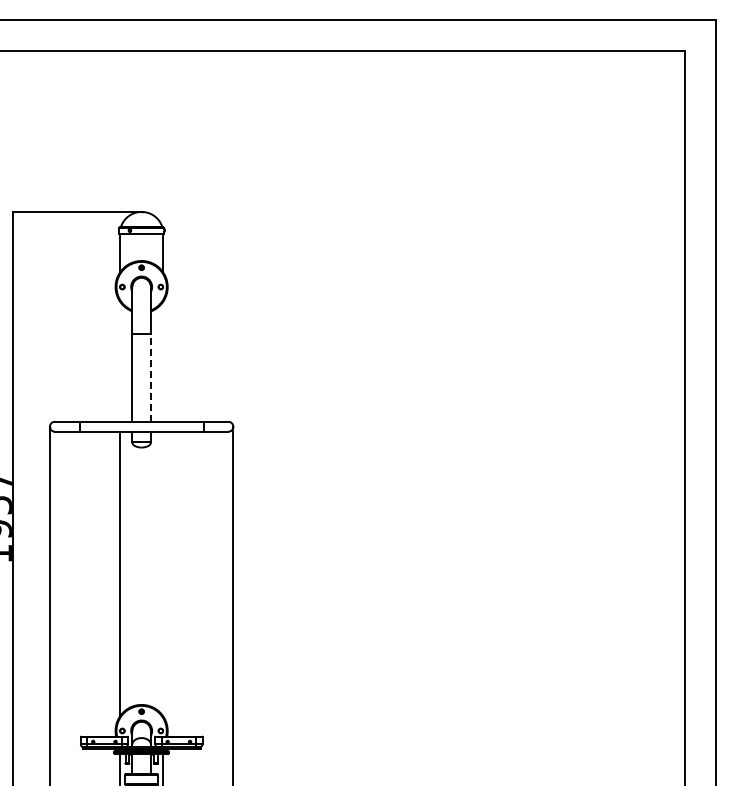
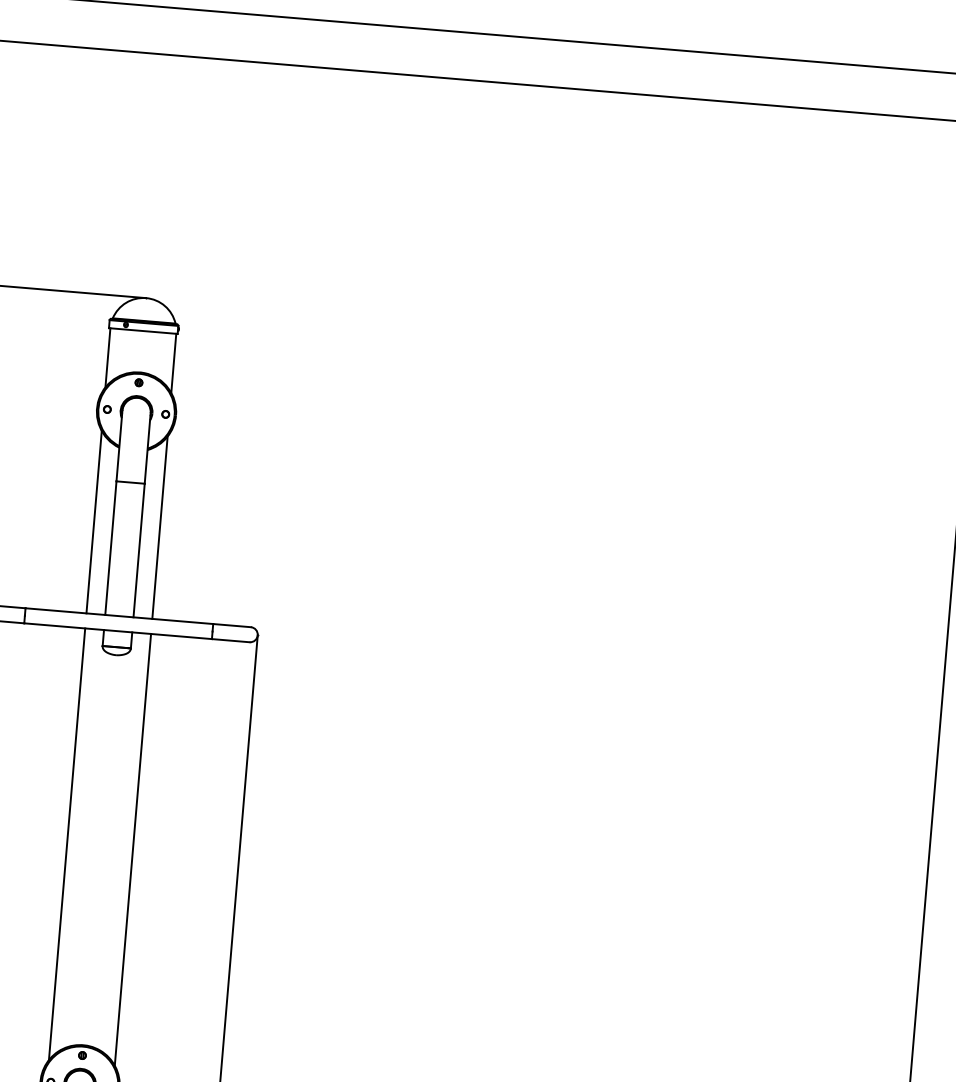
line: (119, 361) -> (93, 521), added
line: (163, 361) -> (160, 527), added
line: (150, 377) -> (138, 550), dashed -> solid
line: (163, 573) -> (133, 848), added

